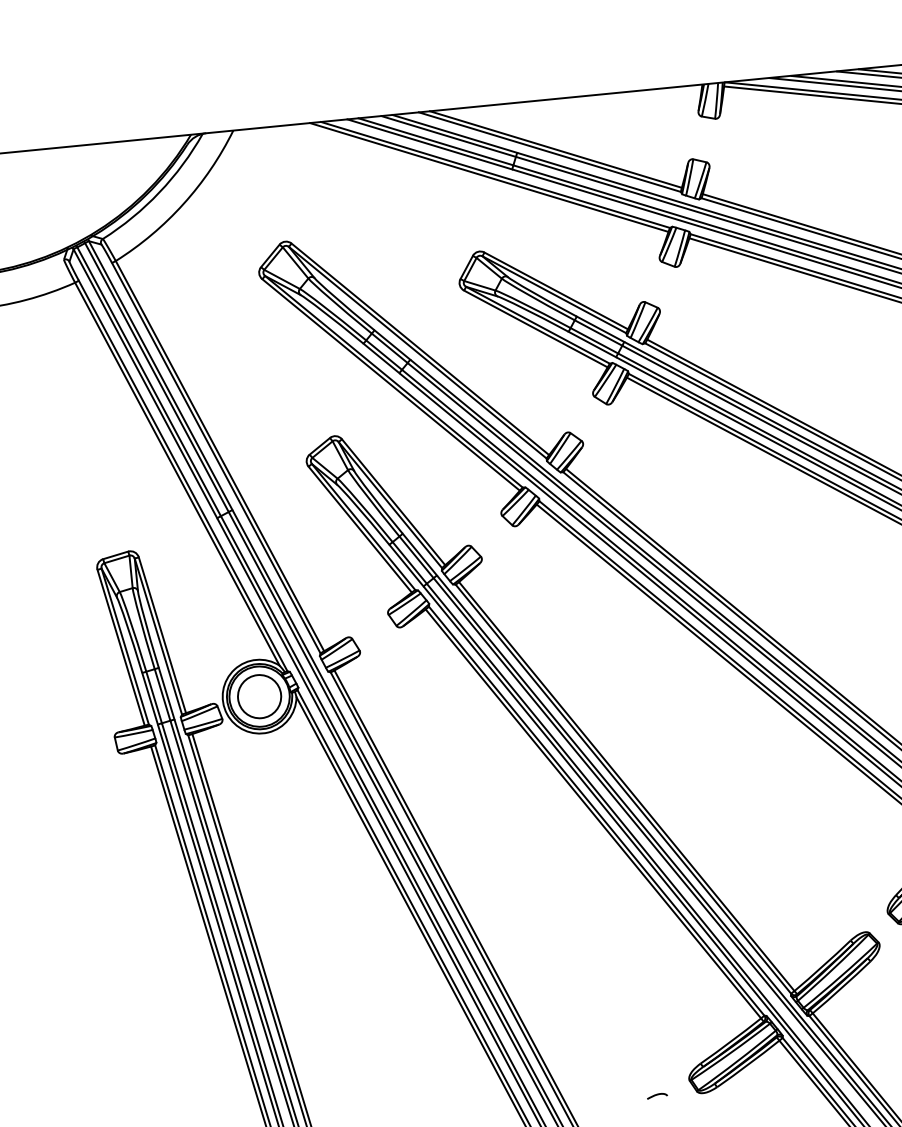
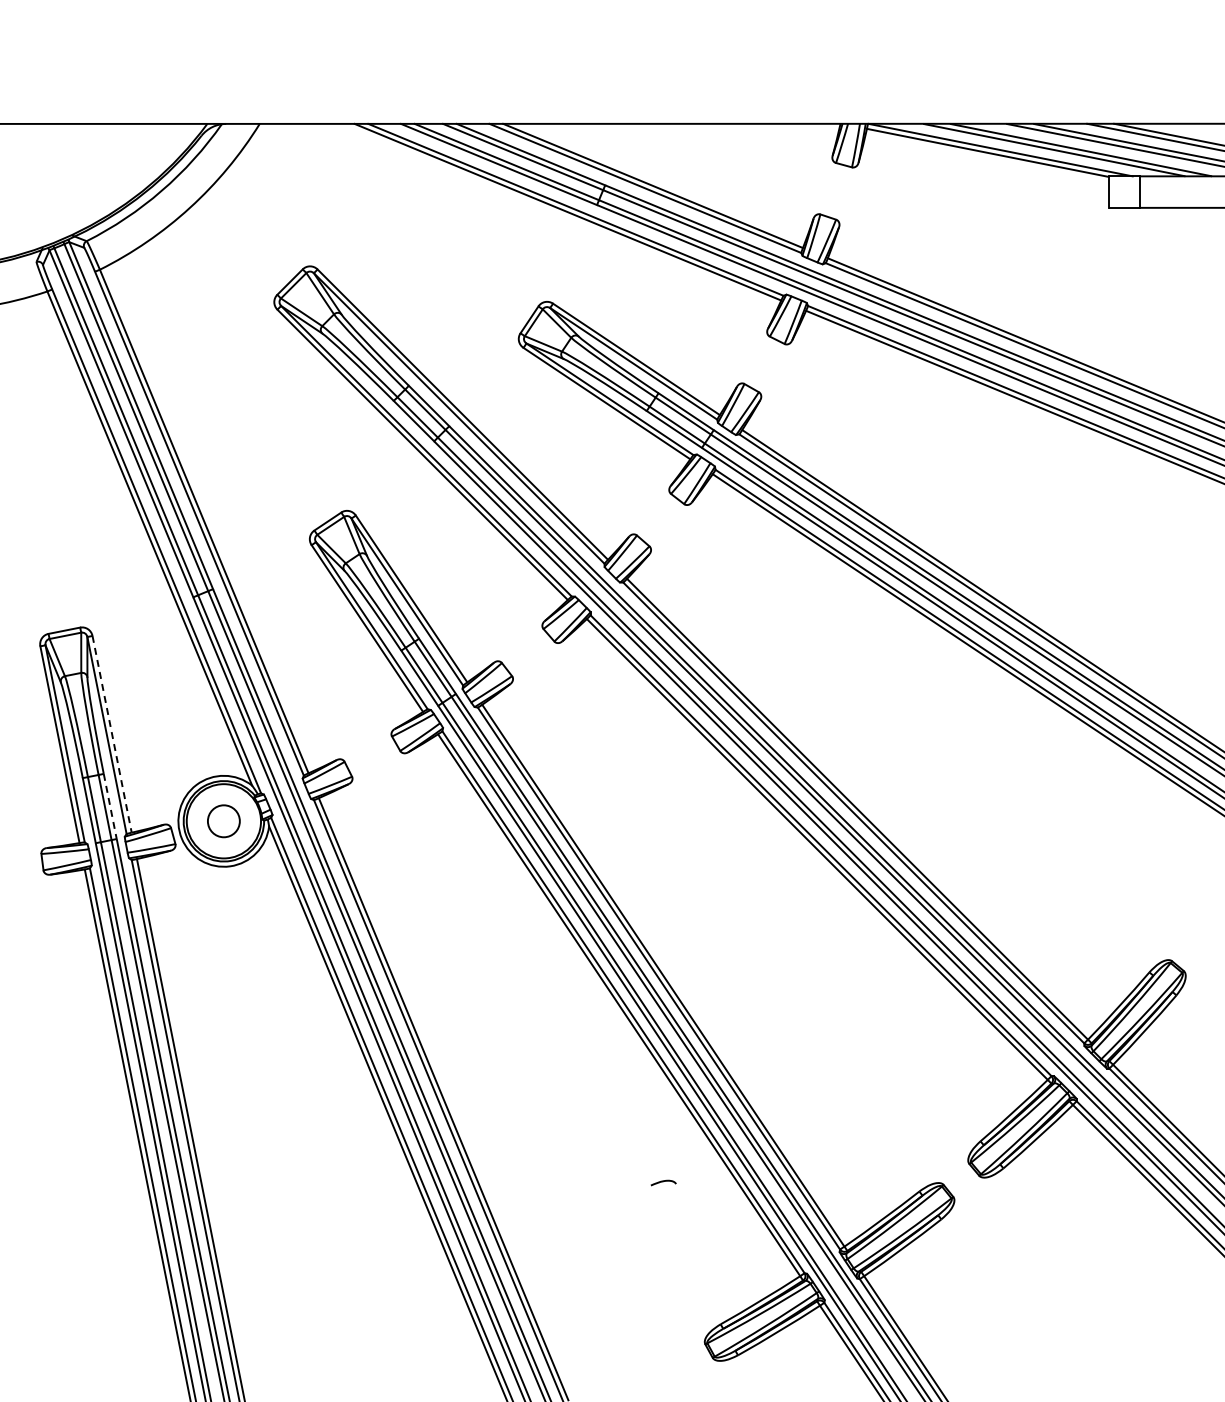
line: (162, 635) -> (112, 734), solid -> dashed
line: (166, 693) -> (110, 806), solid -> dashed
circle: (259, 696) -> (223, 820), size x0.6
curve: (657, 1095) -> (663, 1182), moved

